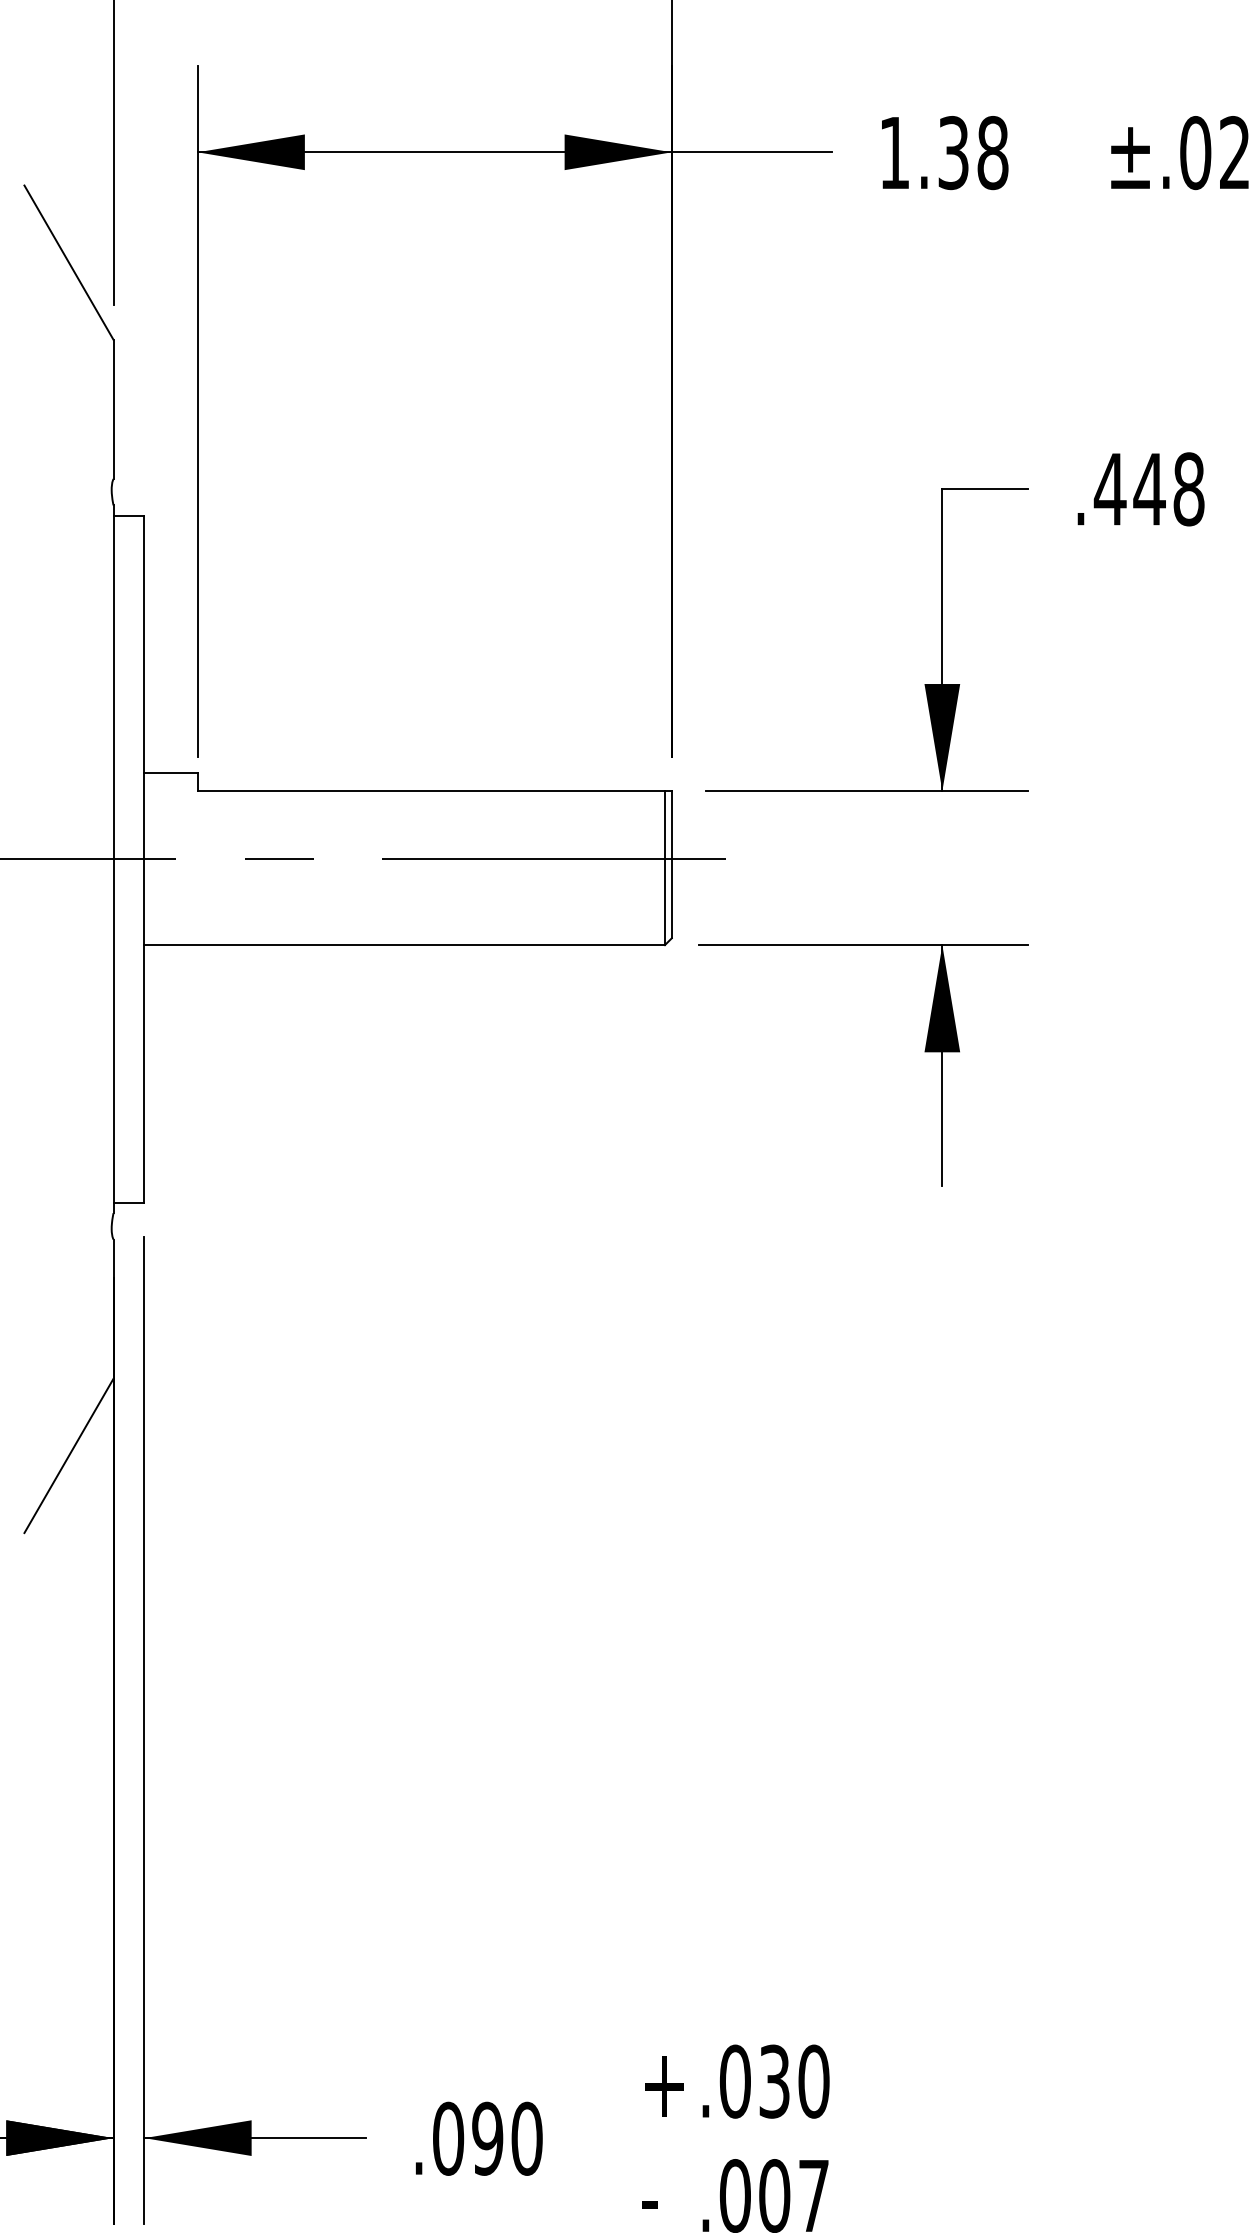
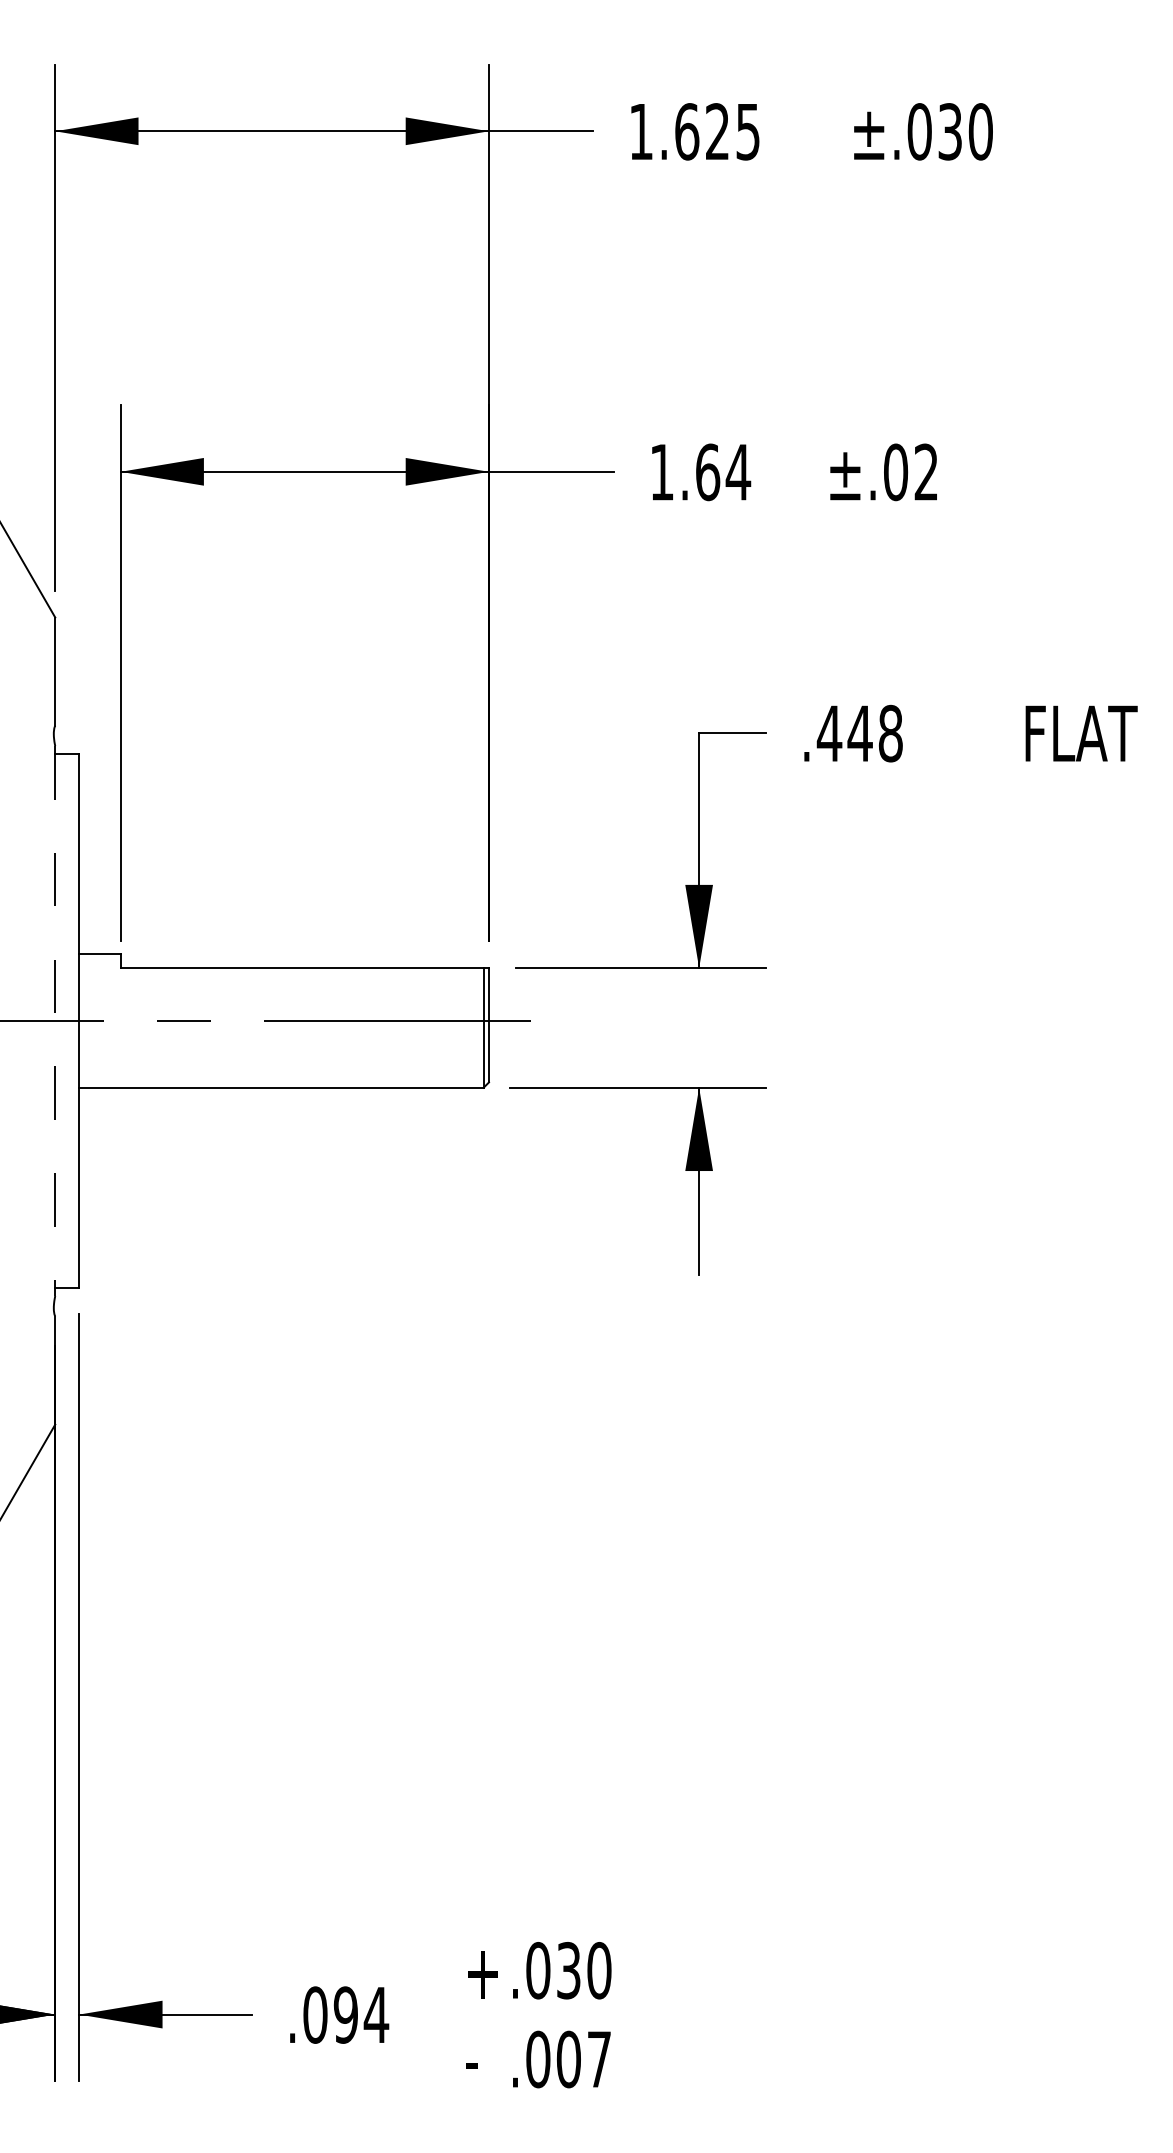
text: (973, 153) -> (723, 472), 1.38 -> 1.64
line: (113, 859) -> (55, 1021), solid -> dashed
text: (527, 2138) -> (376, 2014), .090 -> .094

